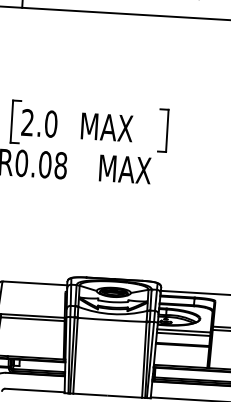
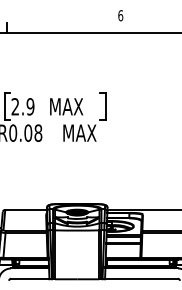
text: (51, 123) -> (30, 106), 2.0 -> 2.9

